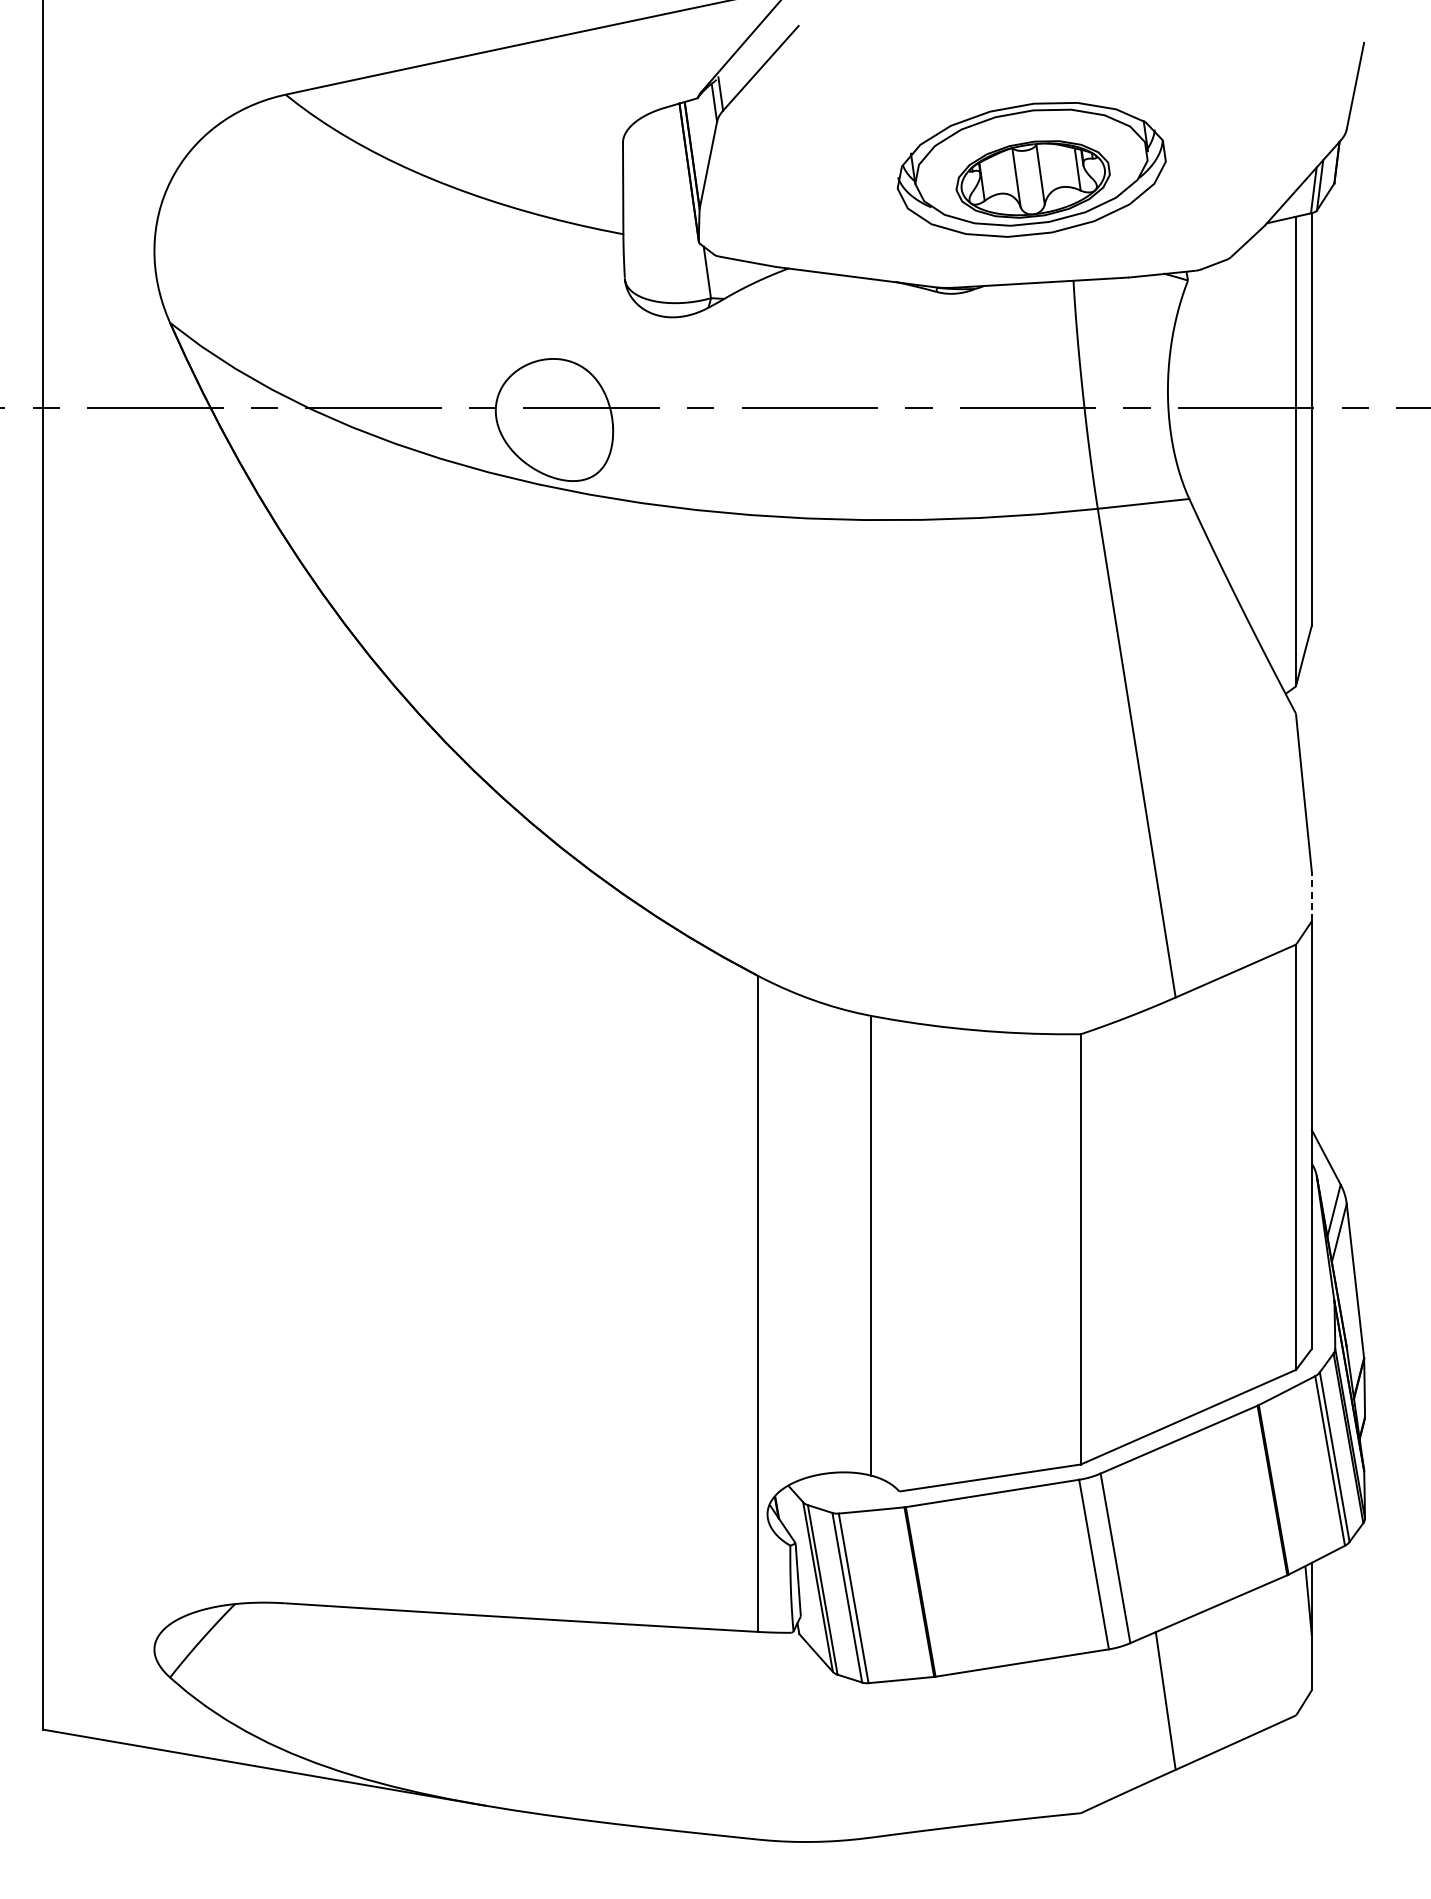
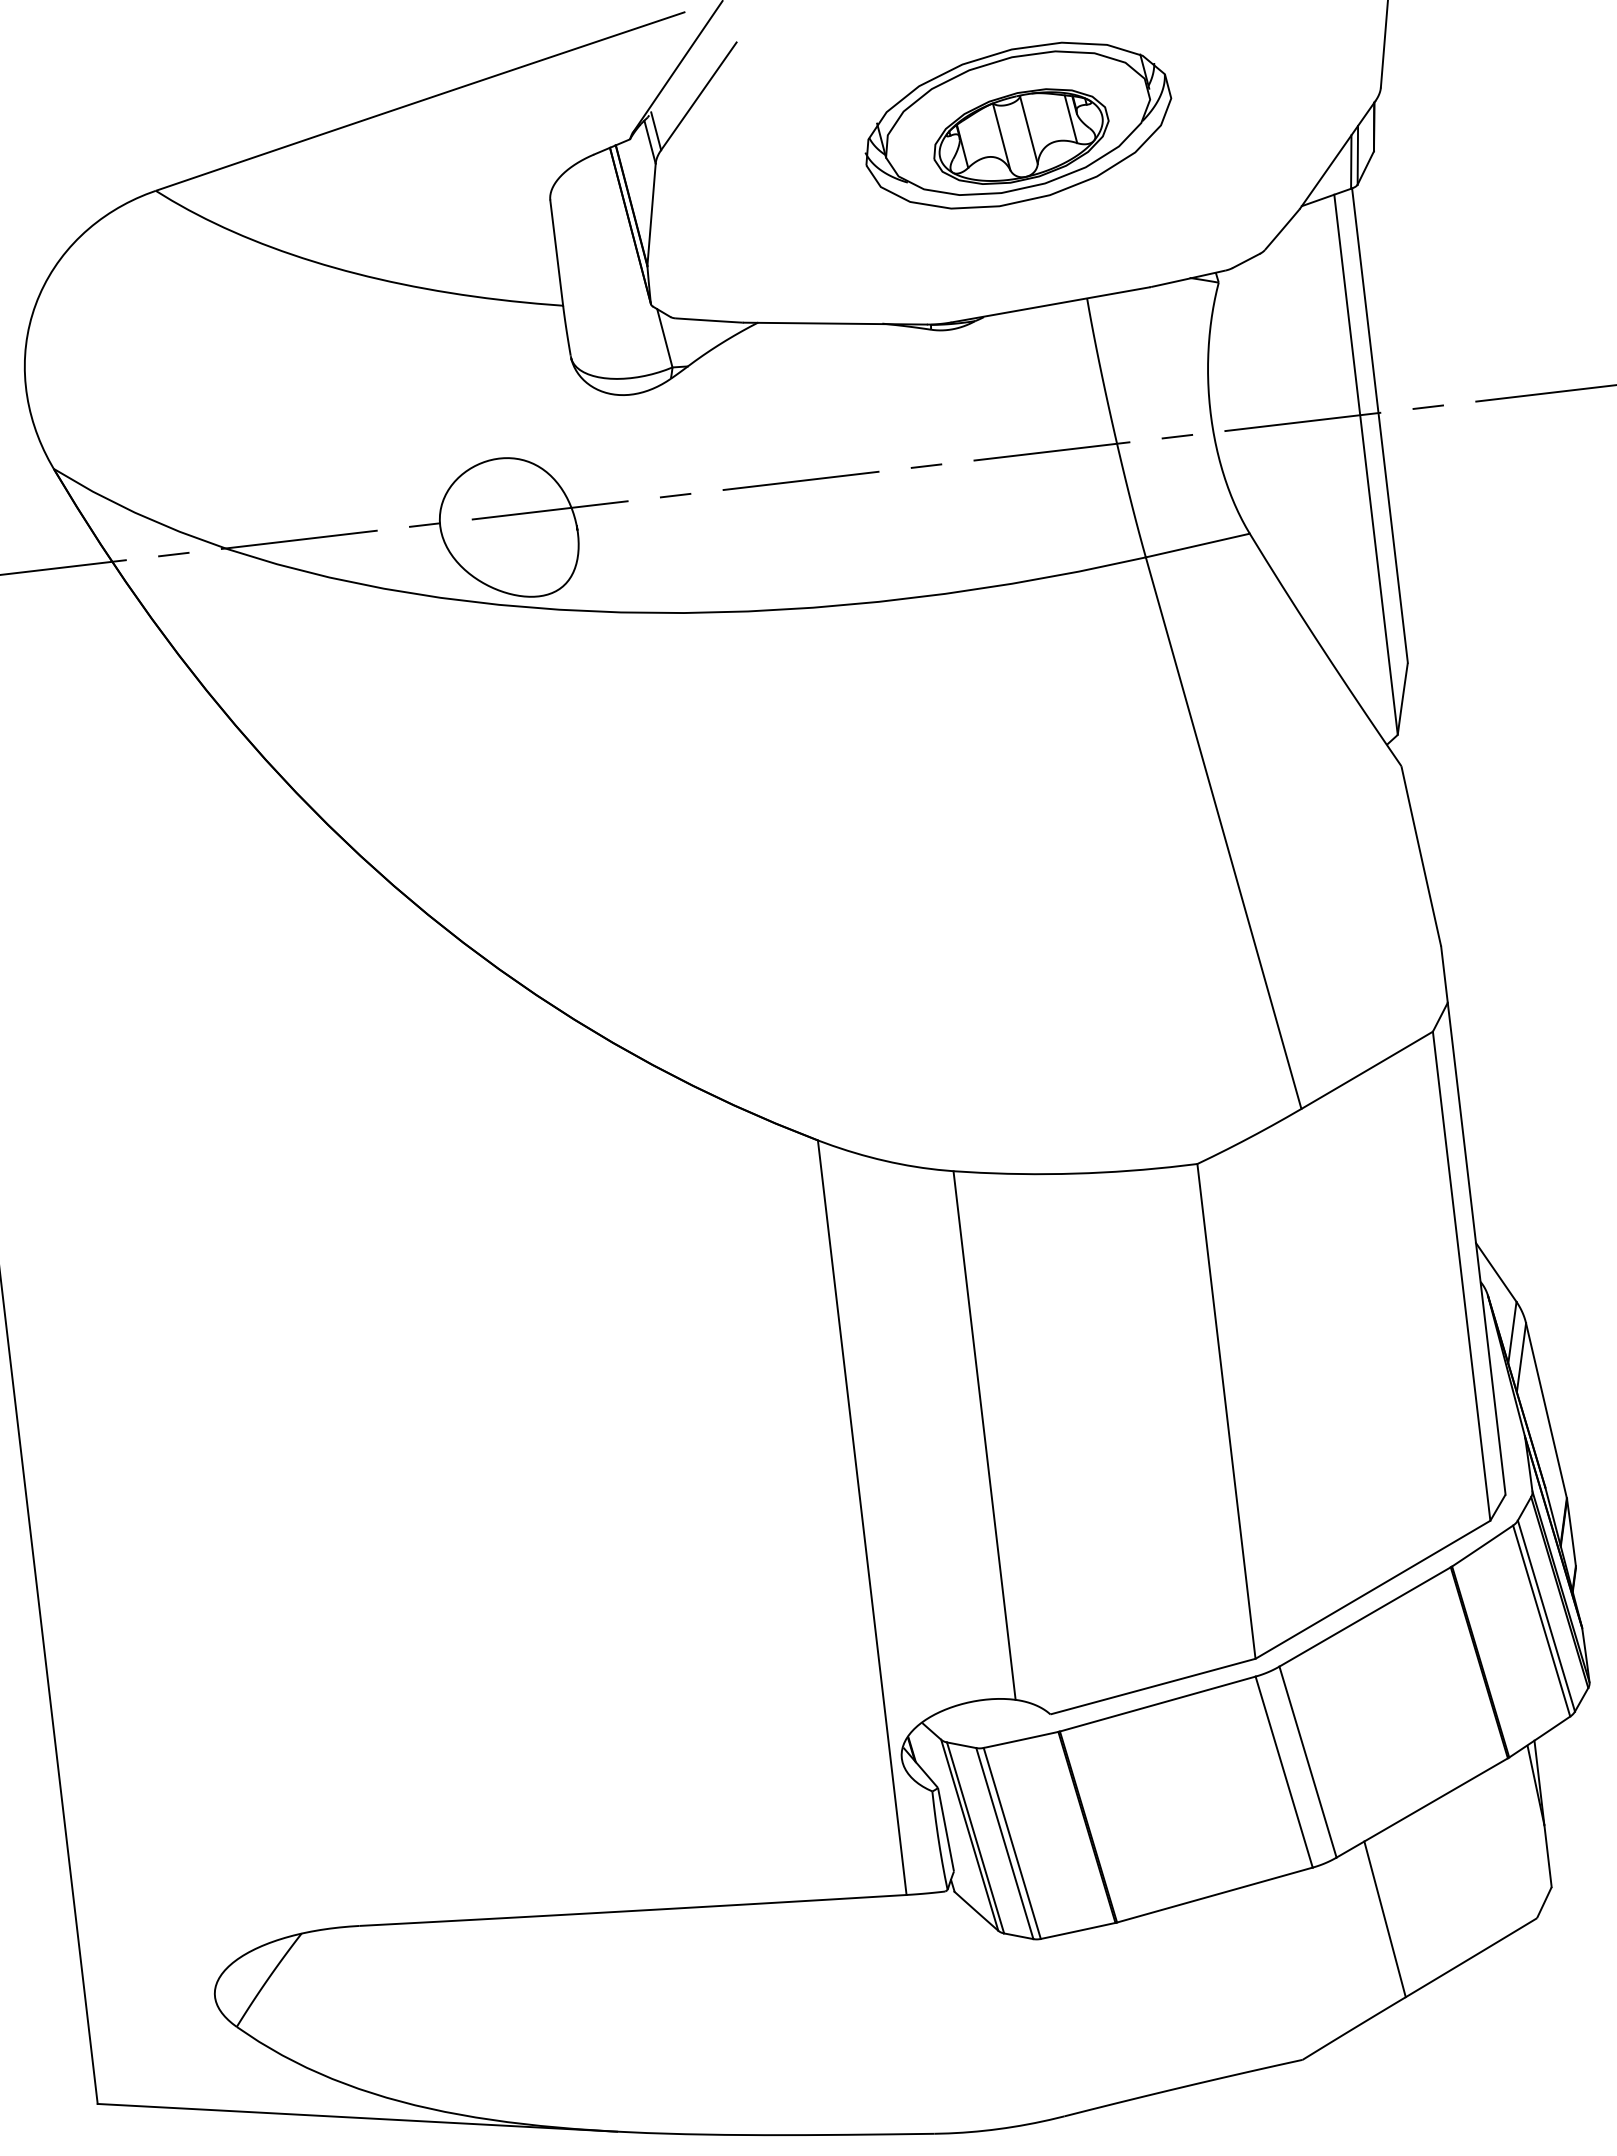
part: (1031, 169) -> (1017, 125), moved
line: (1311, 896) -> (1443, 974), dashed -> solid

